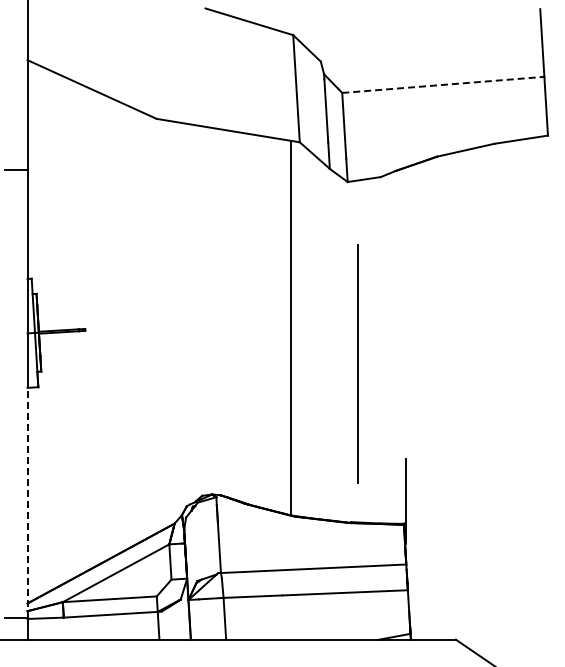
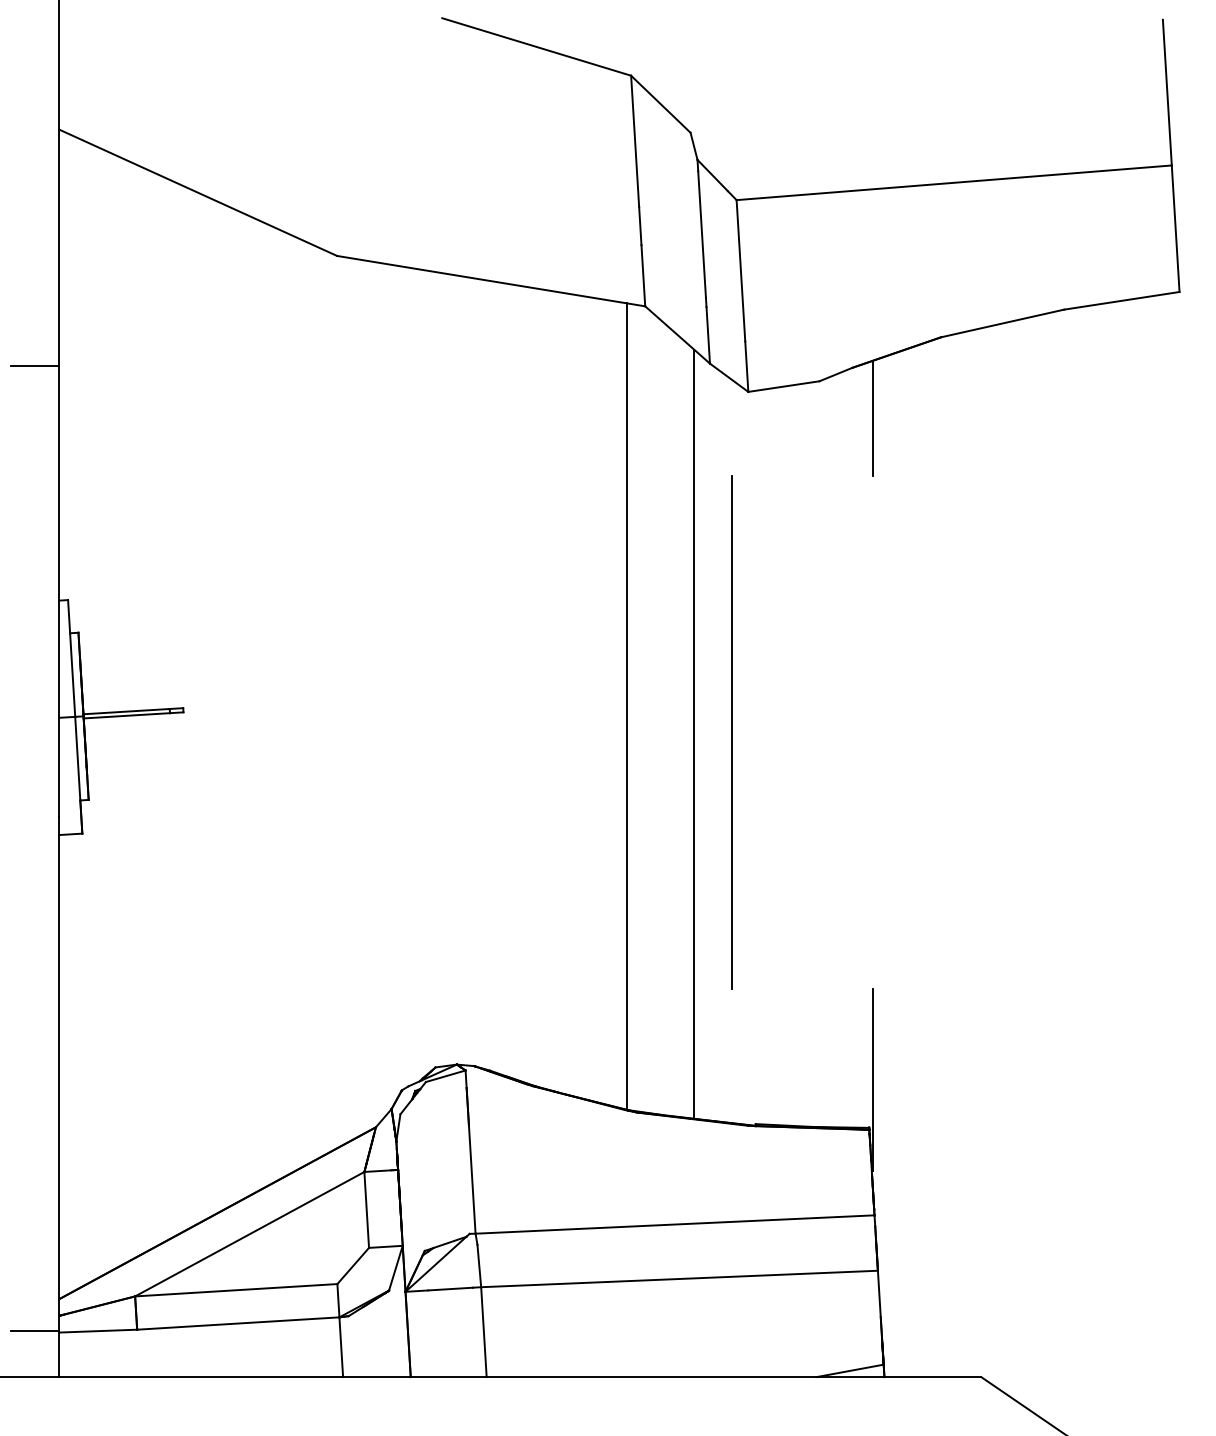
line: (443, 84) -> (954, 181), dashed -> solid
line: (405, 194) -> (872, 418), added
line: (322, 340) -> (694, 733), added
line: (357, 363) -> (730, 730), moved
line: (27, 498) -> (59, 1073), dashed -> solid

